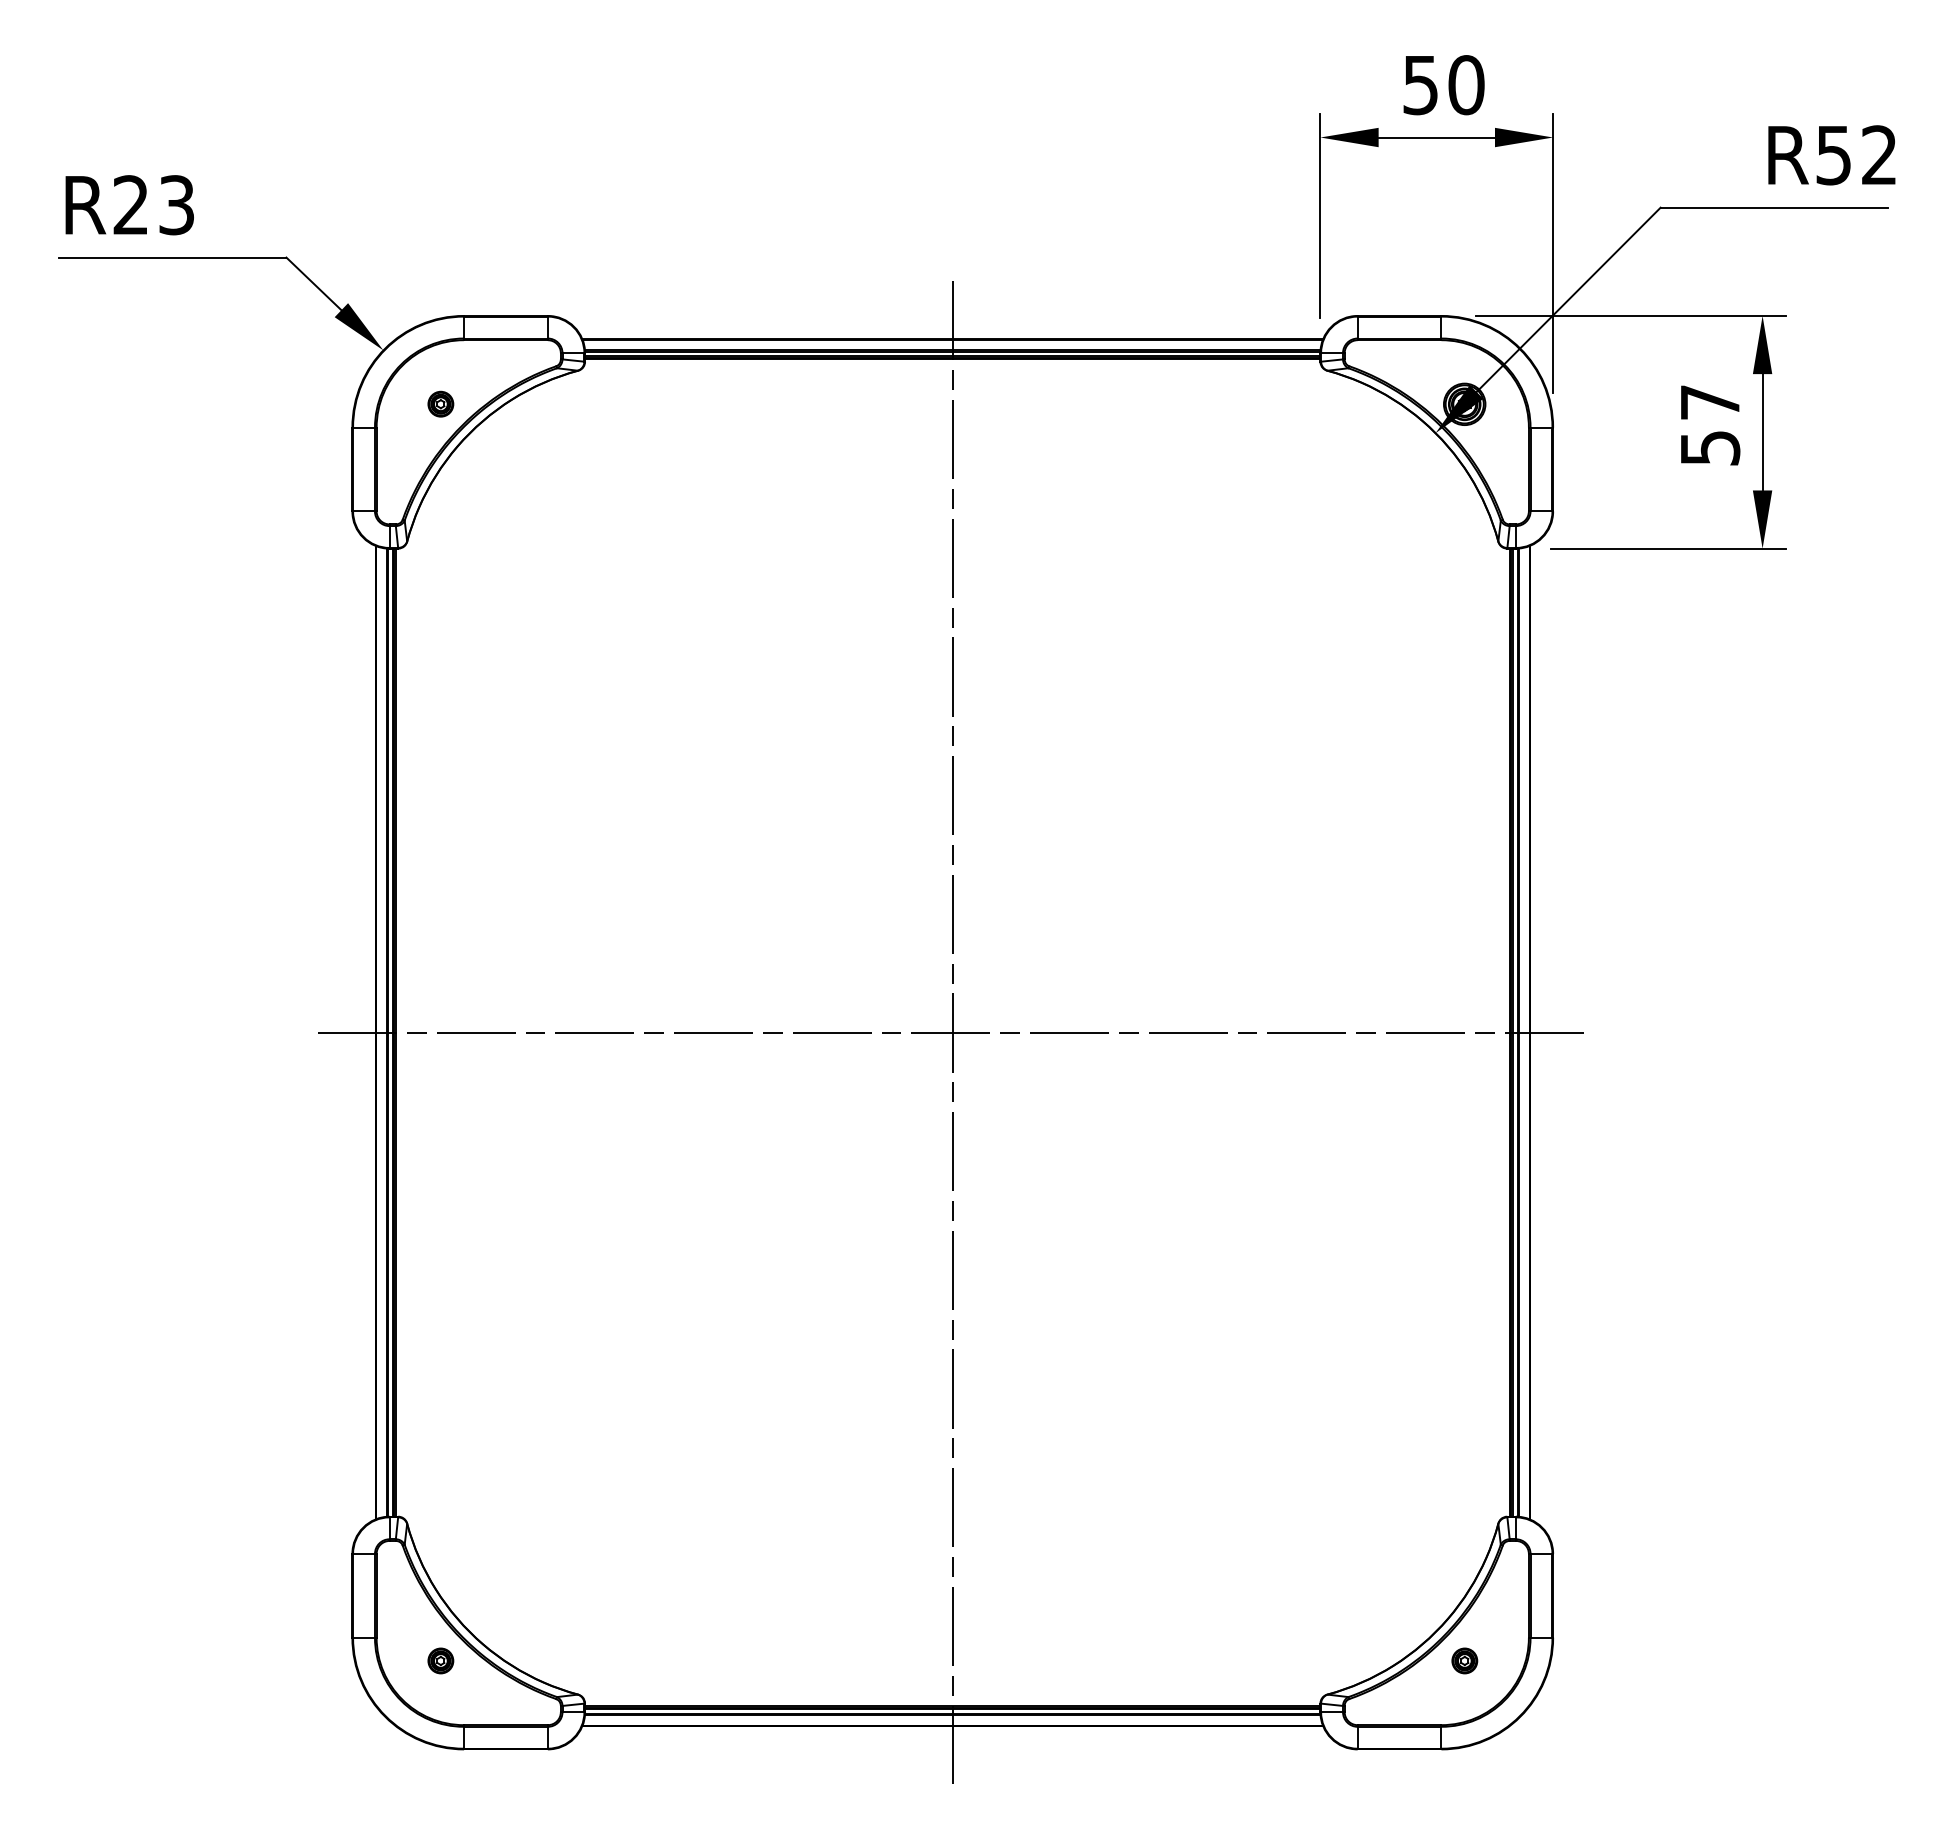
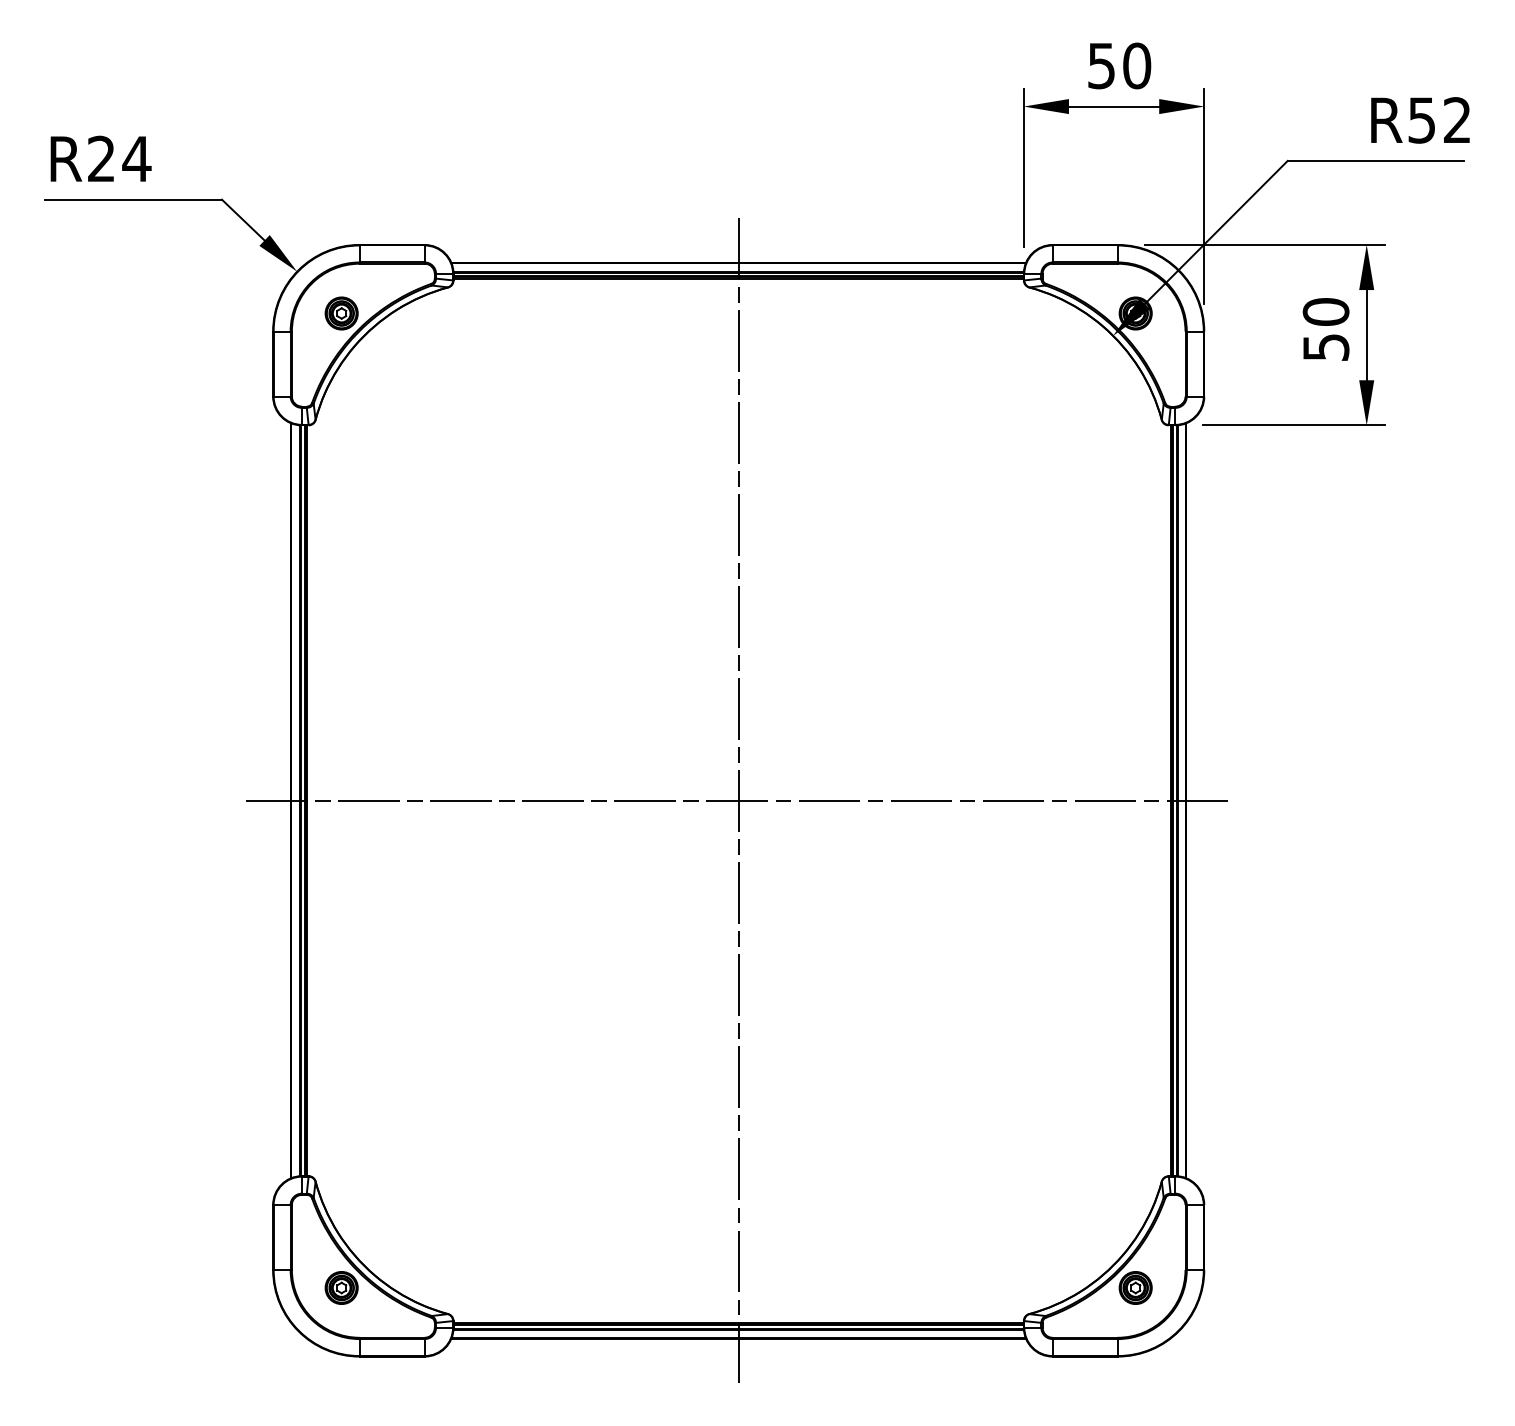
text: (176, 205) -> (136, 159), R23 -> R24
text: (1710, 402) -> (1326, 312), 57 -> 50
part: (440, 403) -> (341, 312), size x1.67
part: (440, 1660) -> (341, 1287), size x1.67
part: (1464, 1660) -> (1135, 1287), size x1.67

